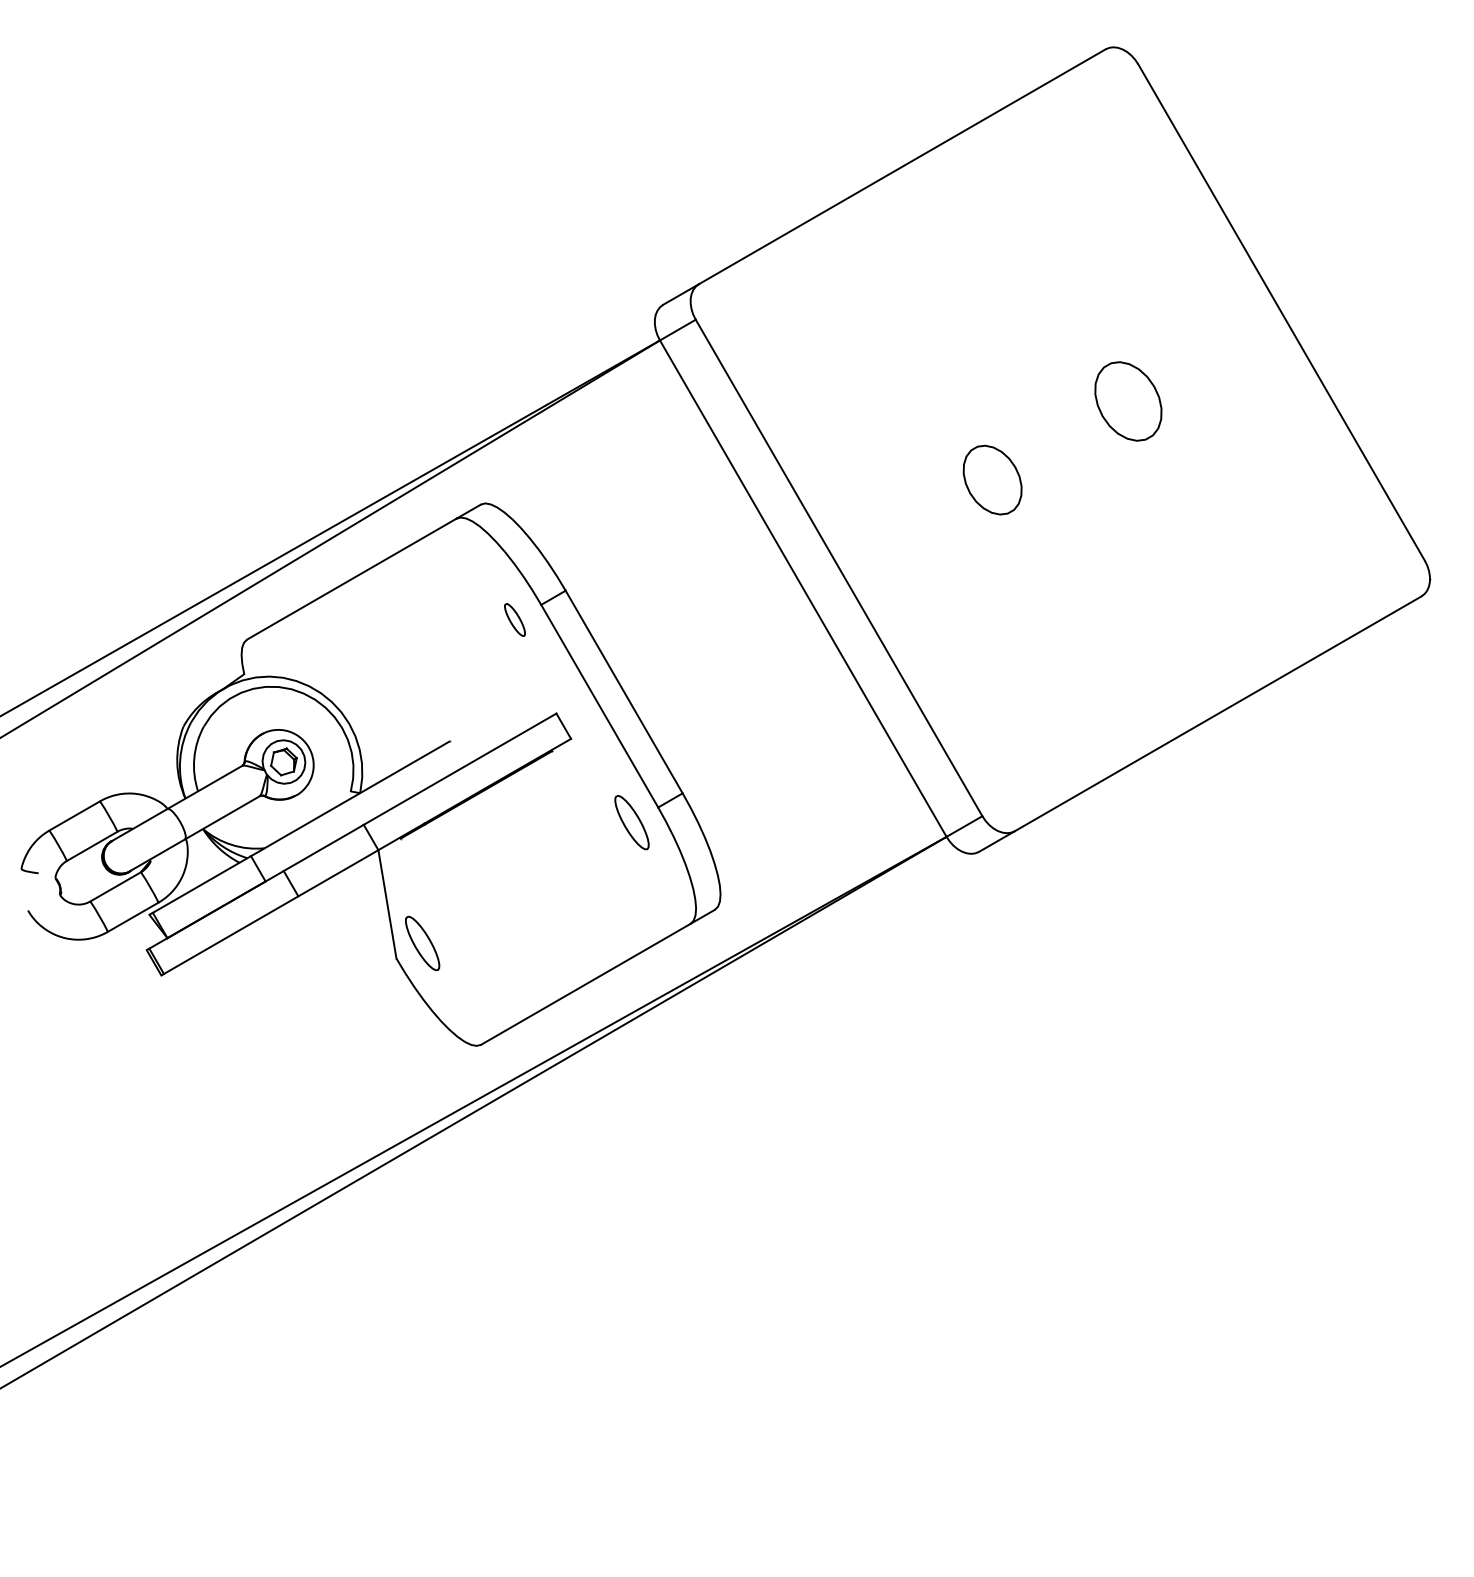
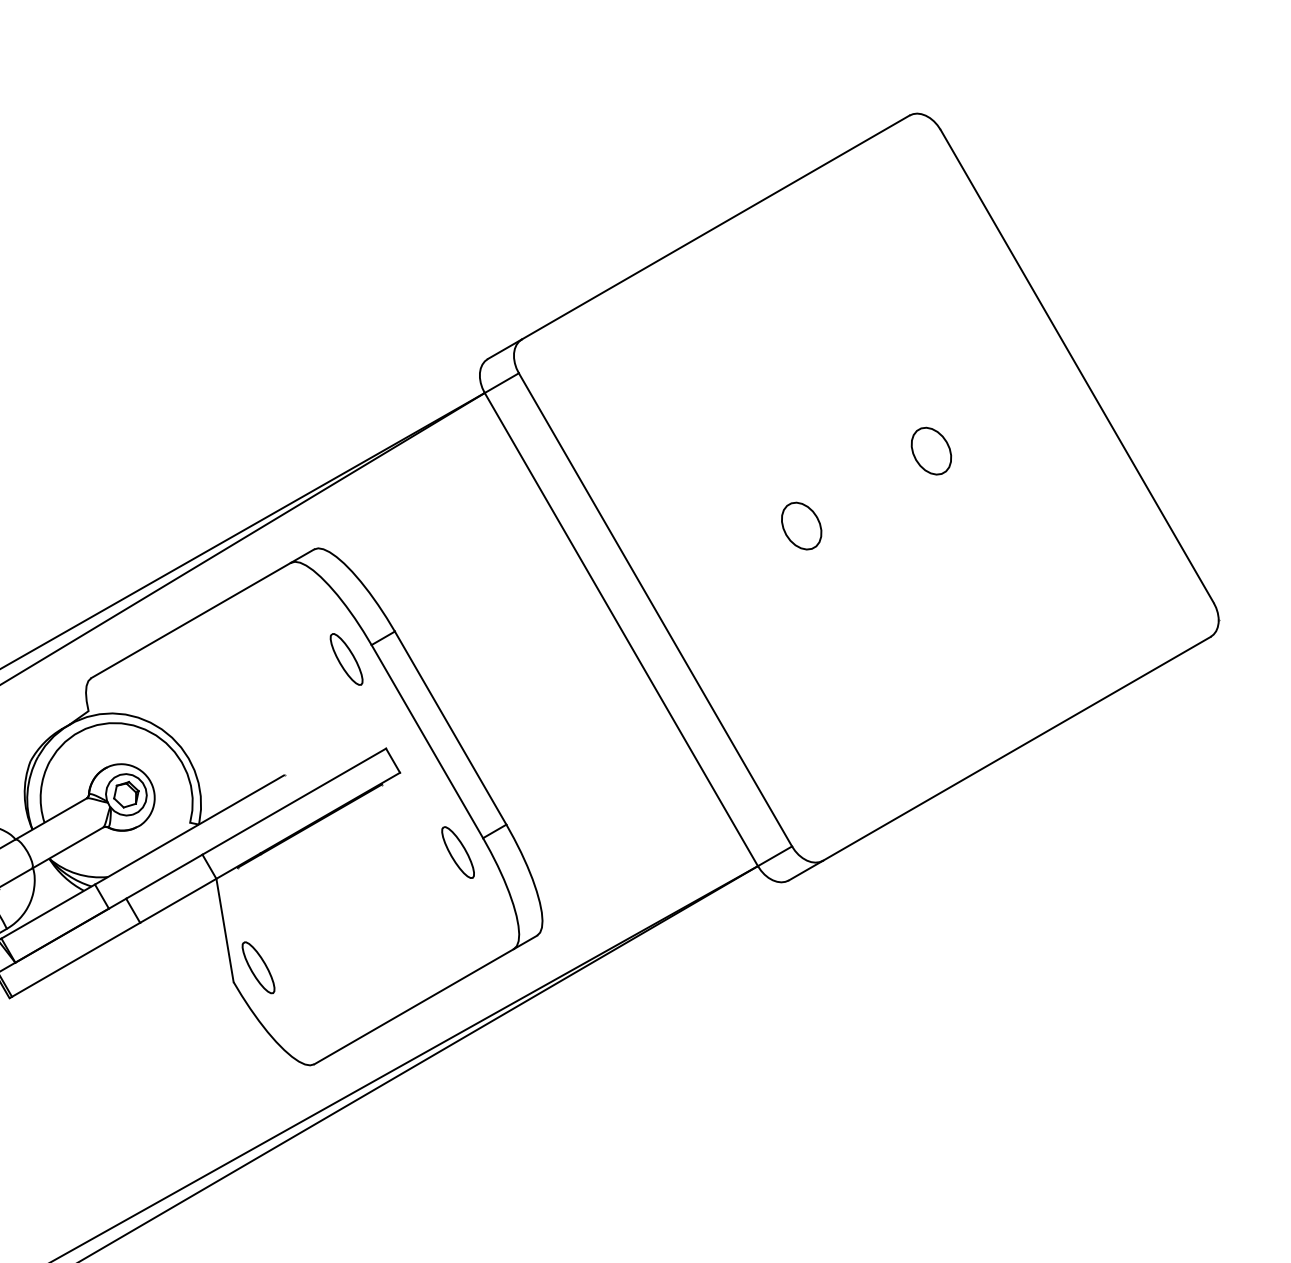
part: (1128, 401) -> (931, 451), size x0.62
part: (991, 479) -> (800, 525), size x0.71
part: (514, 619) -> (346, 658), size x1.67

